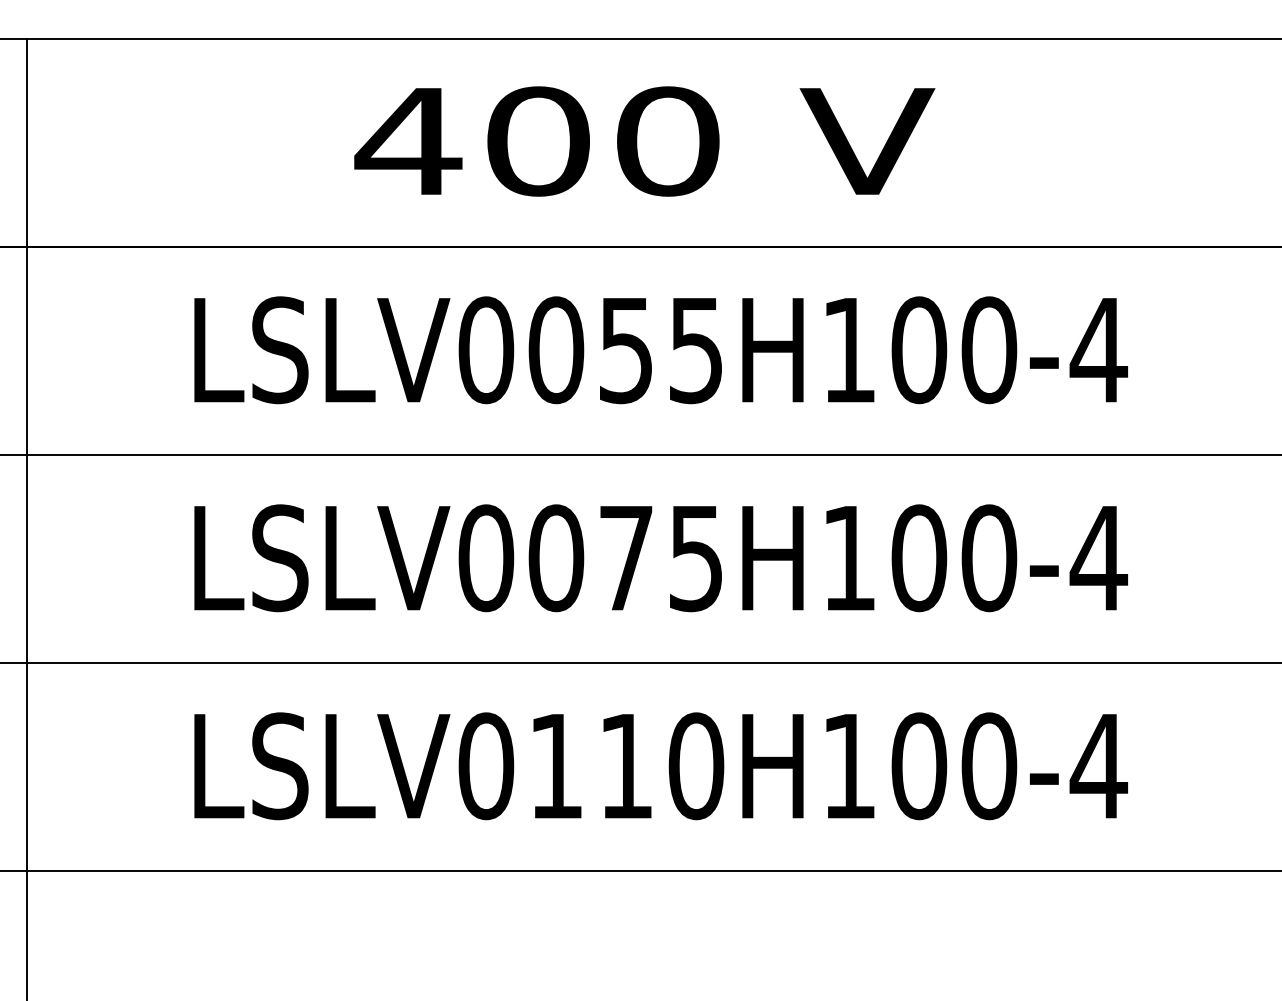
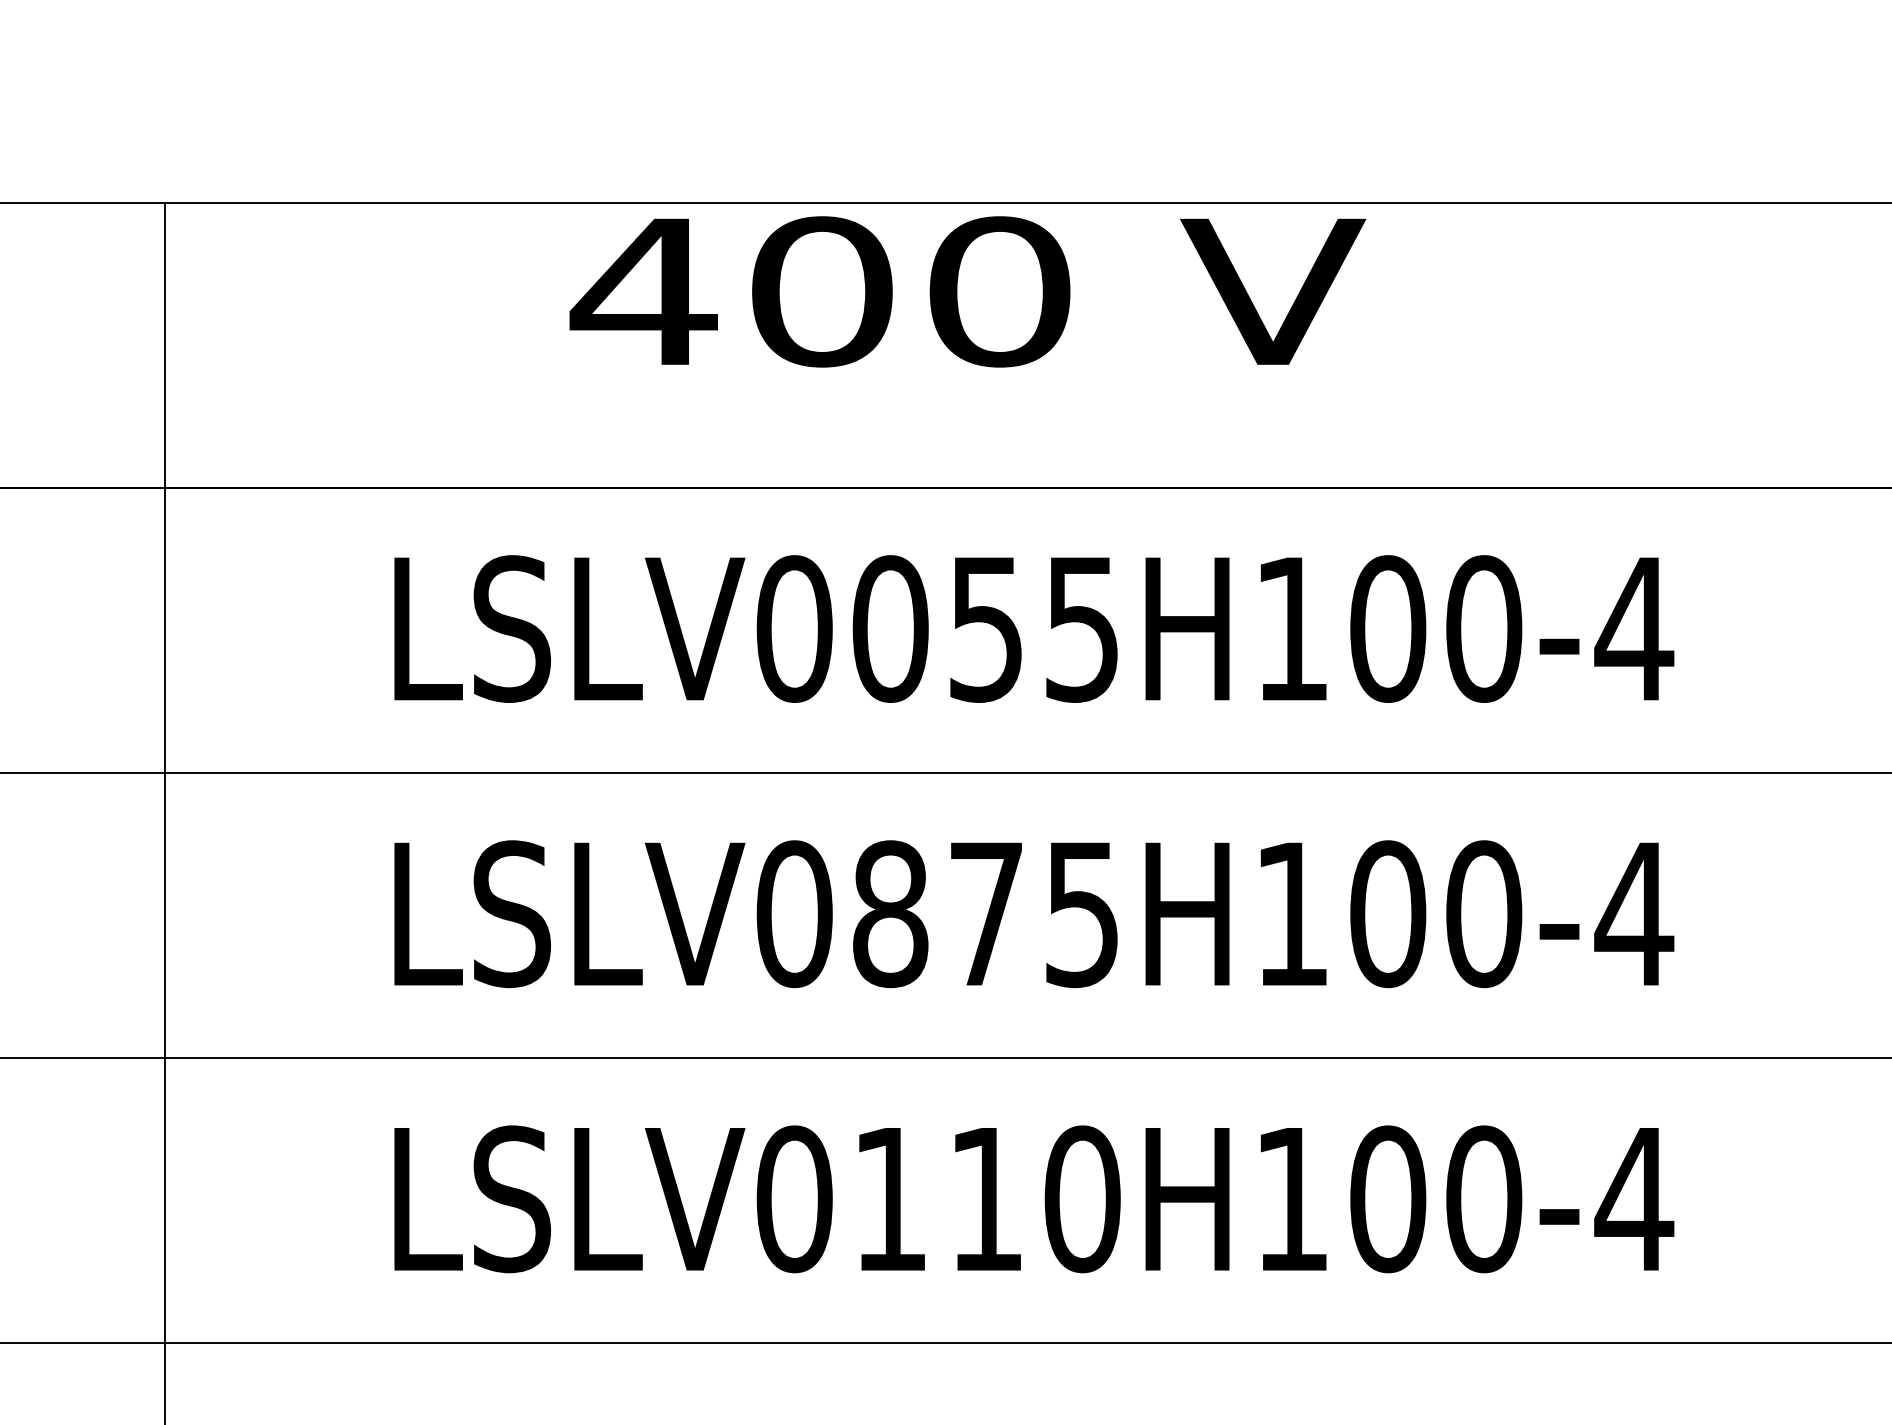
text: (644, 141) -> (967, 291), moved
text: (556, 557) -> (890, 913), LSLV0075H100-4 -> LSLV0875H100-4

